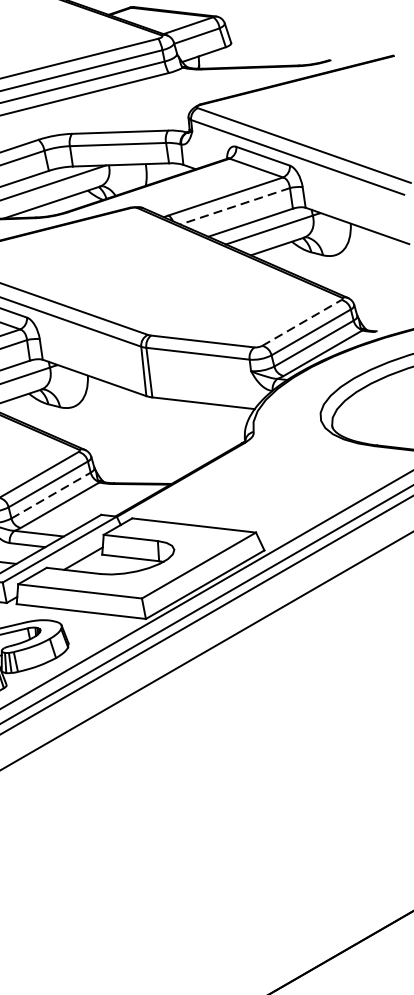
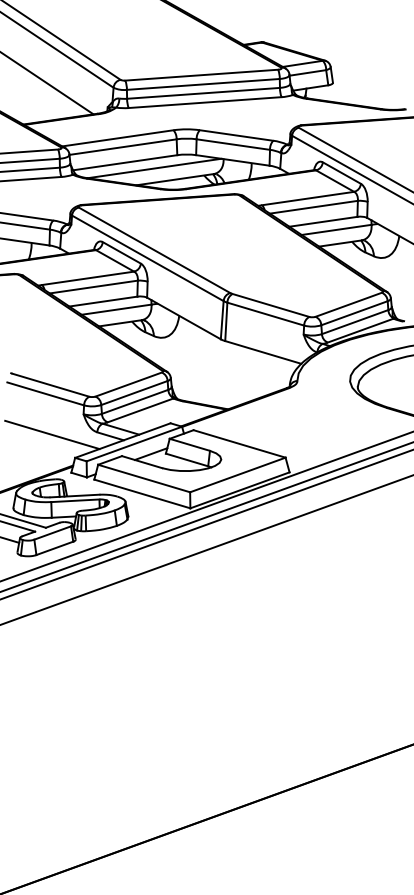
line: (234, 206) -> (313, 207), dashed -> solid
line: (302, 322) -> (349, 304), dashed -> solid
line: (51, 494) -> (135, 401), dashed -> solid

